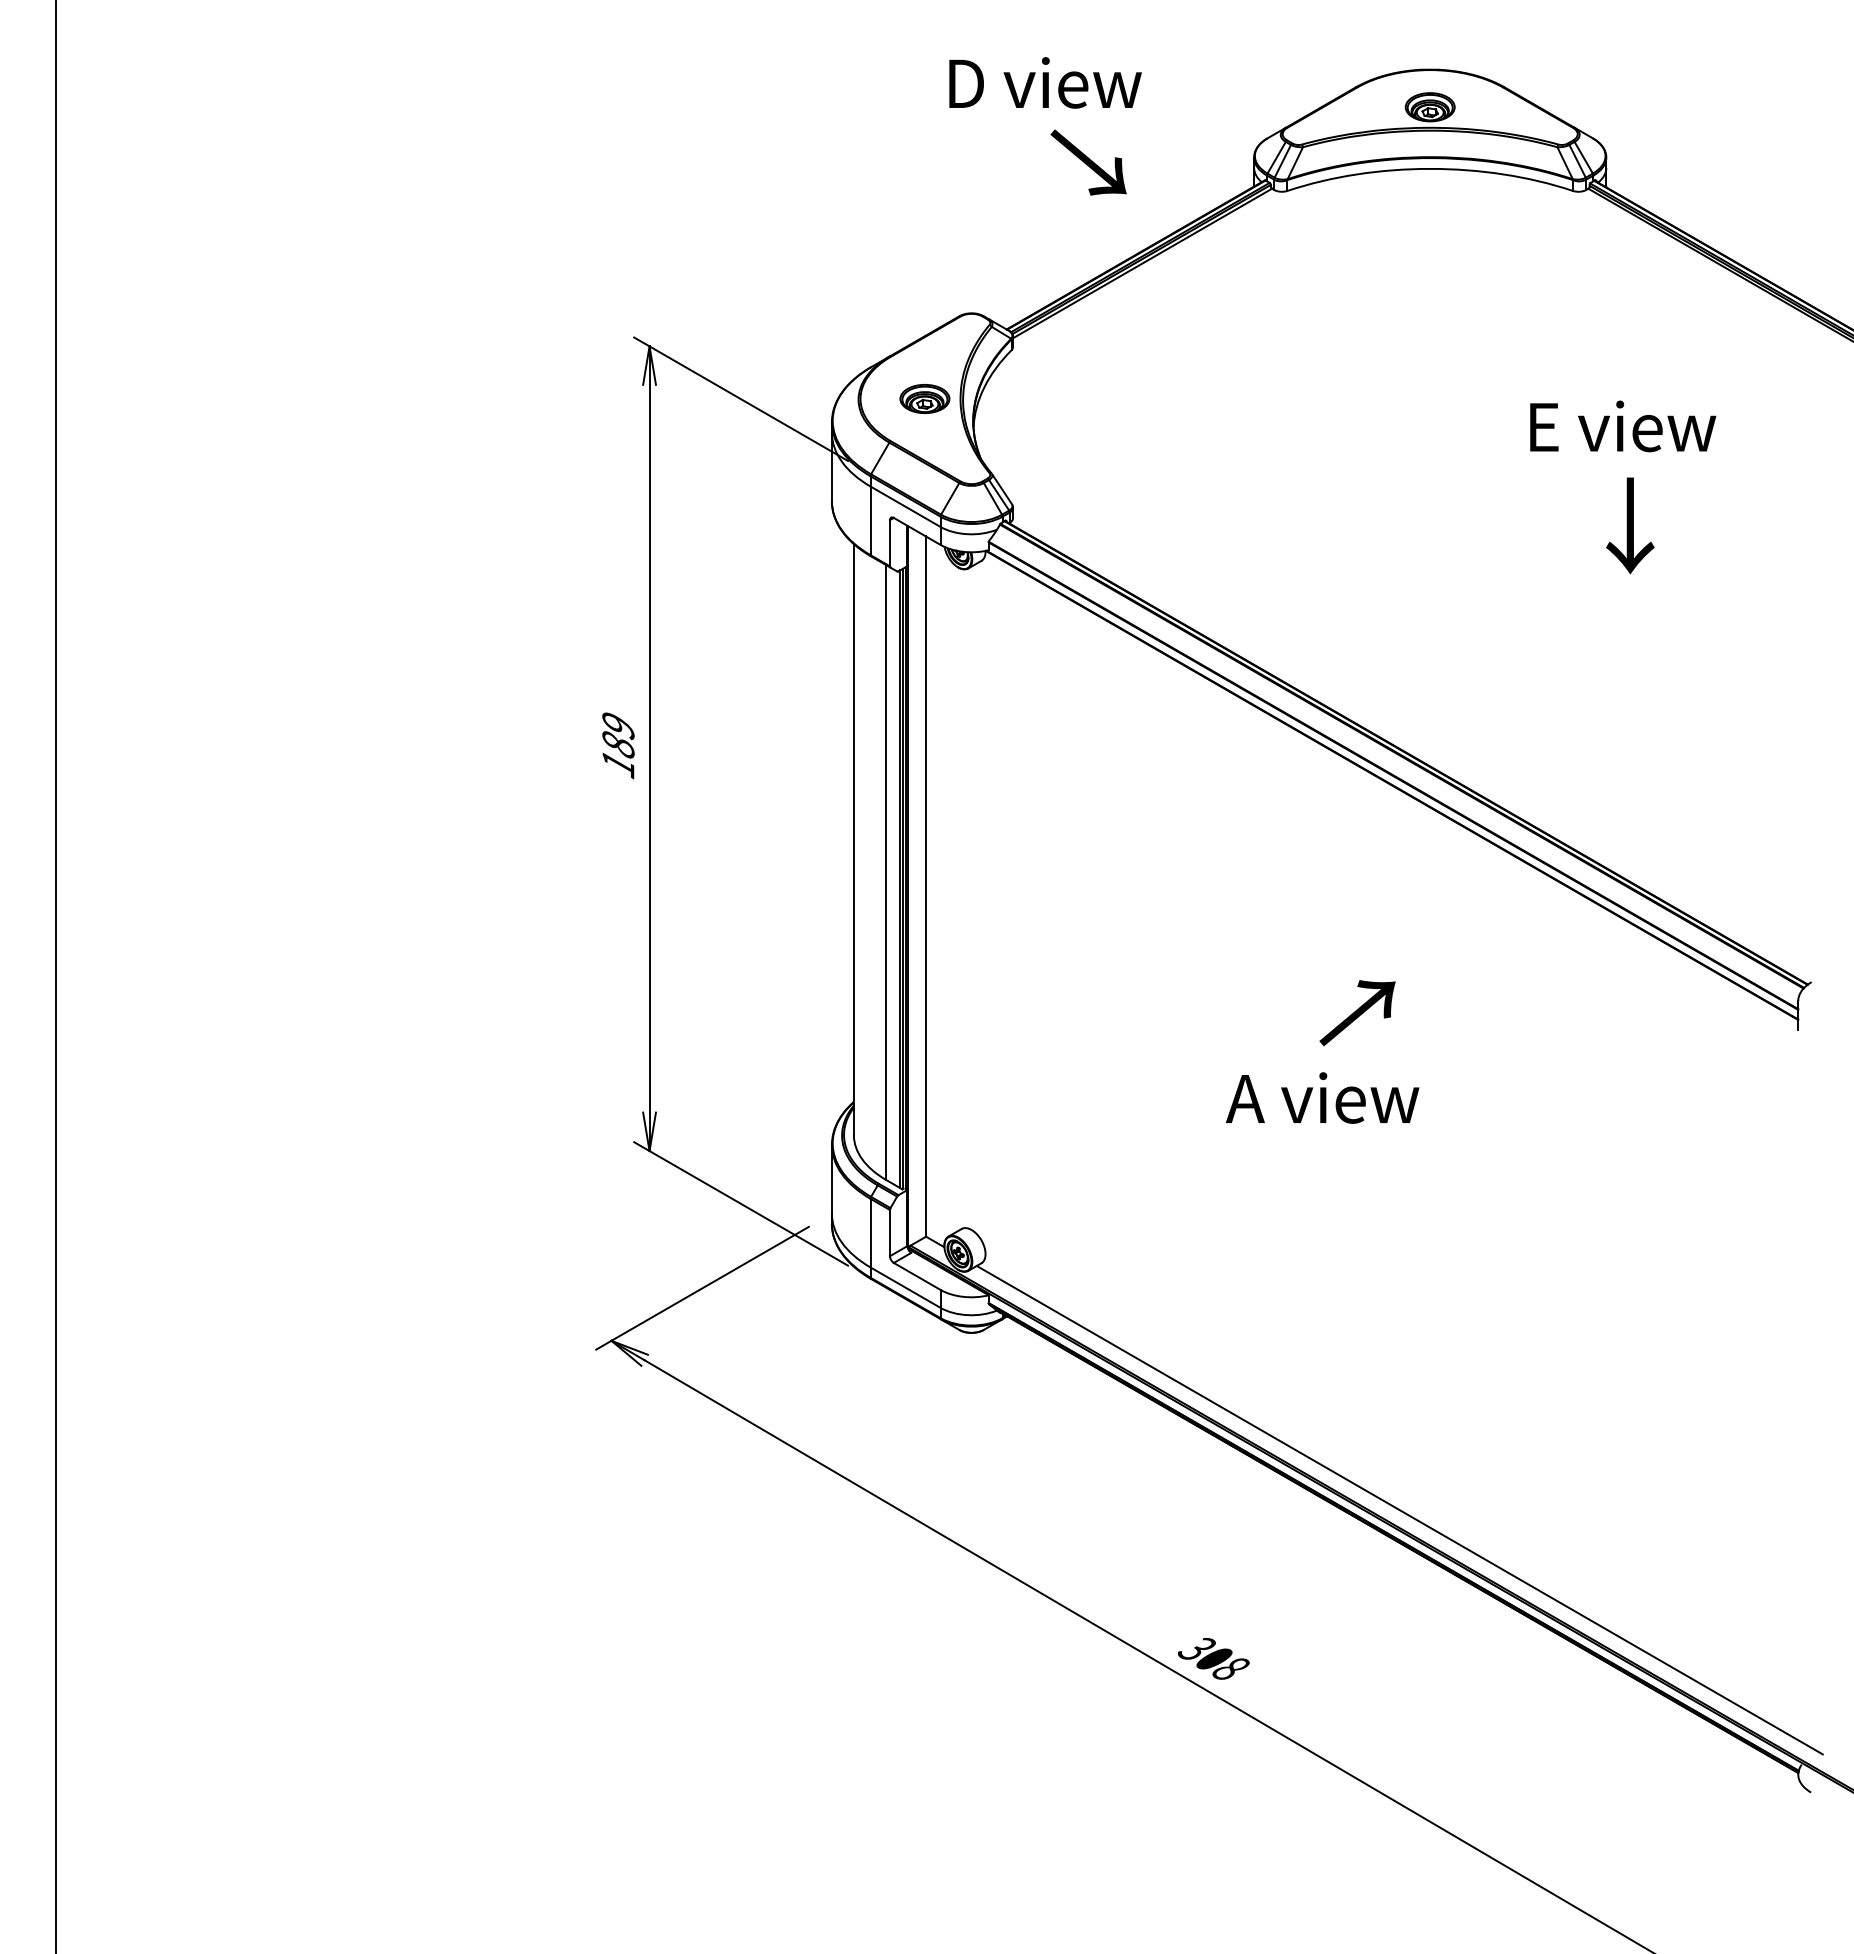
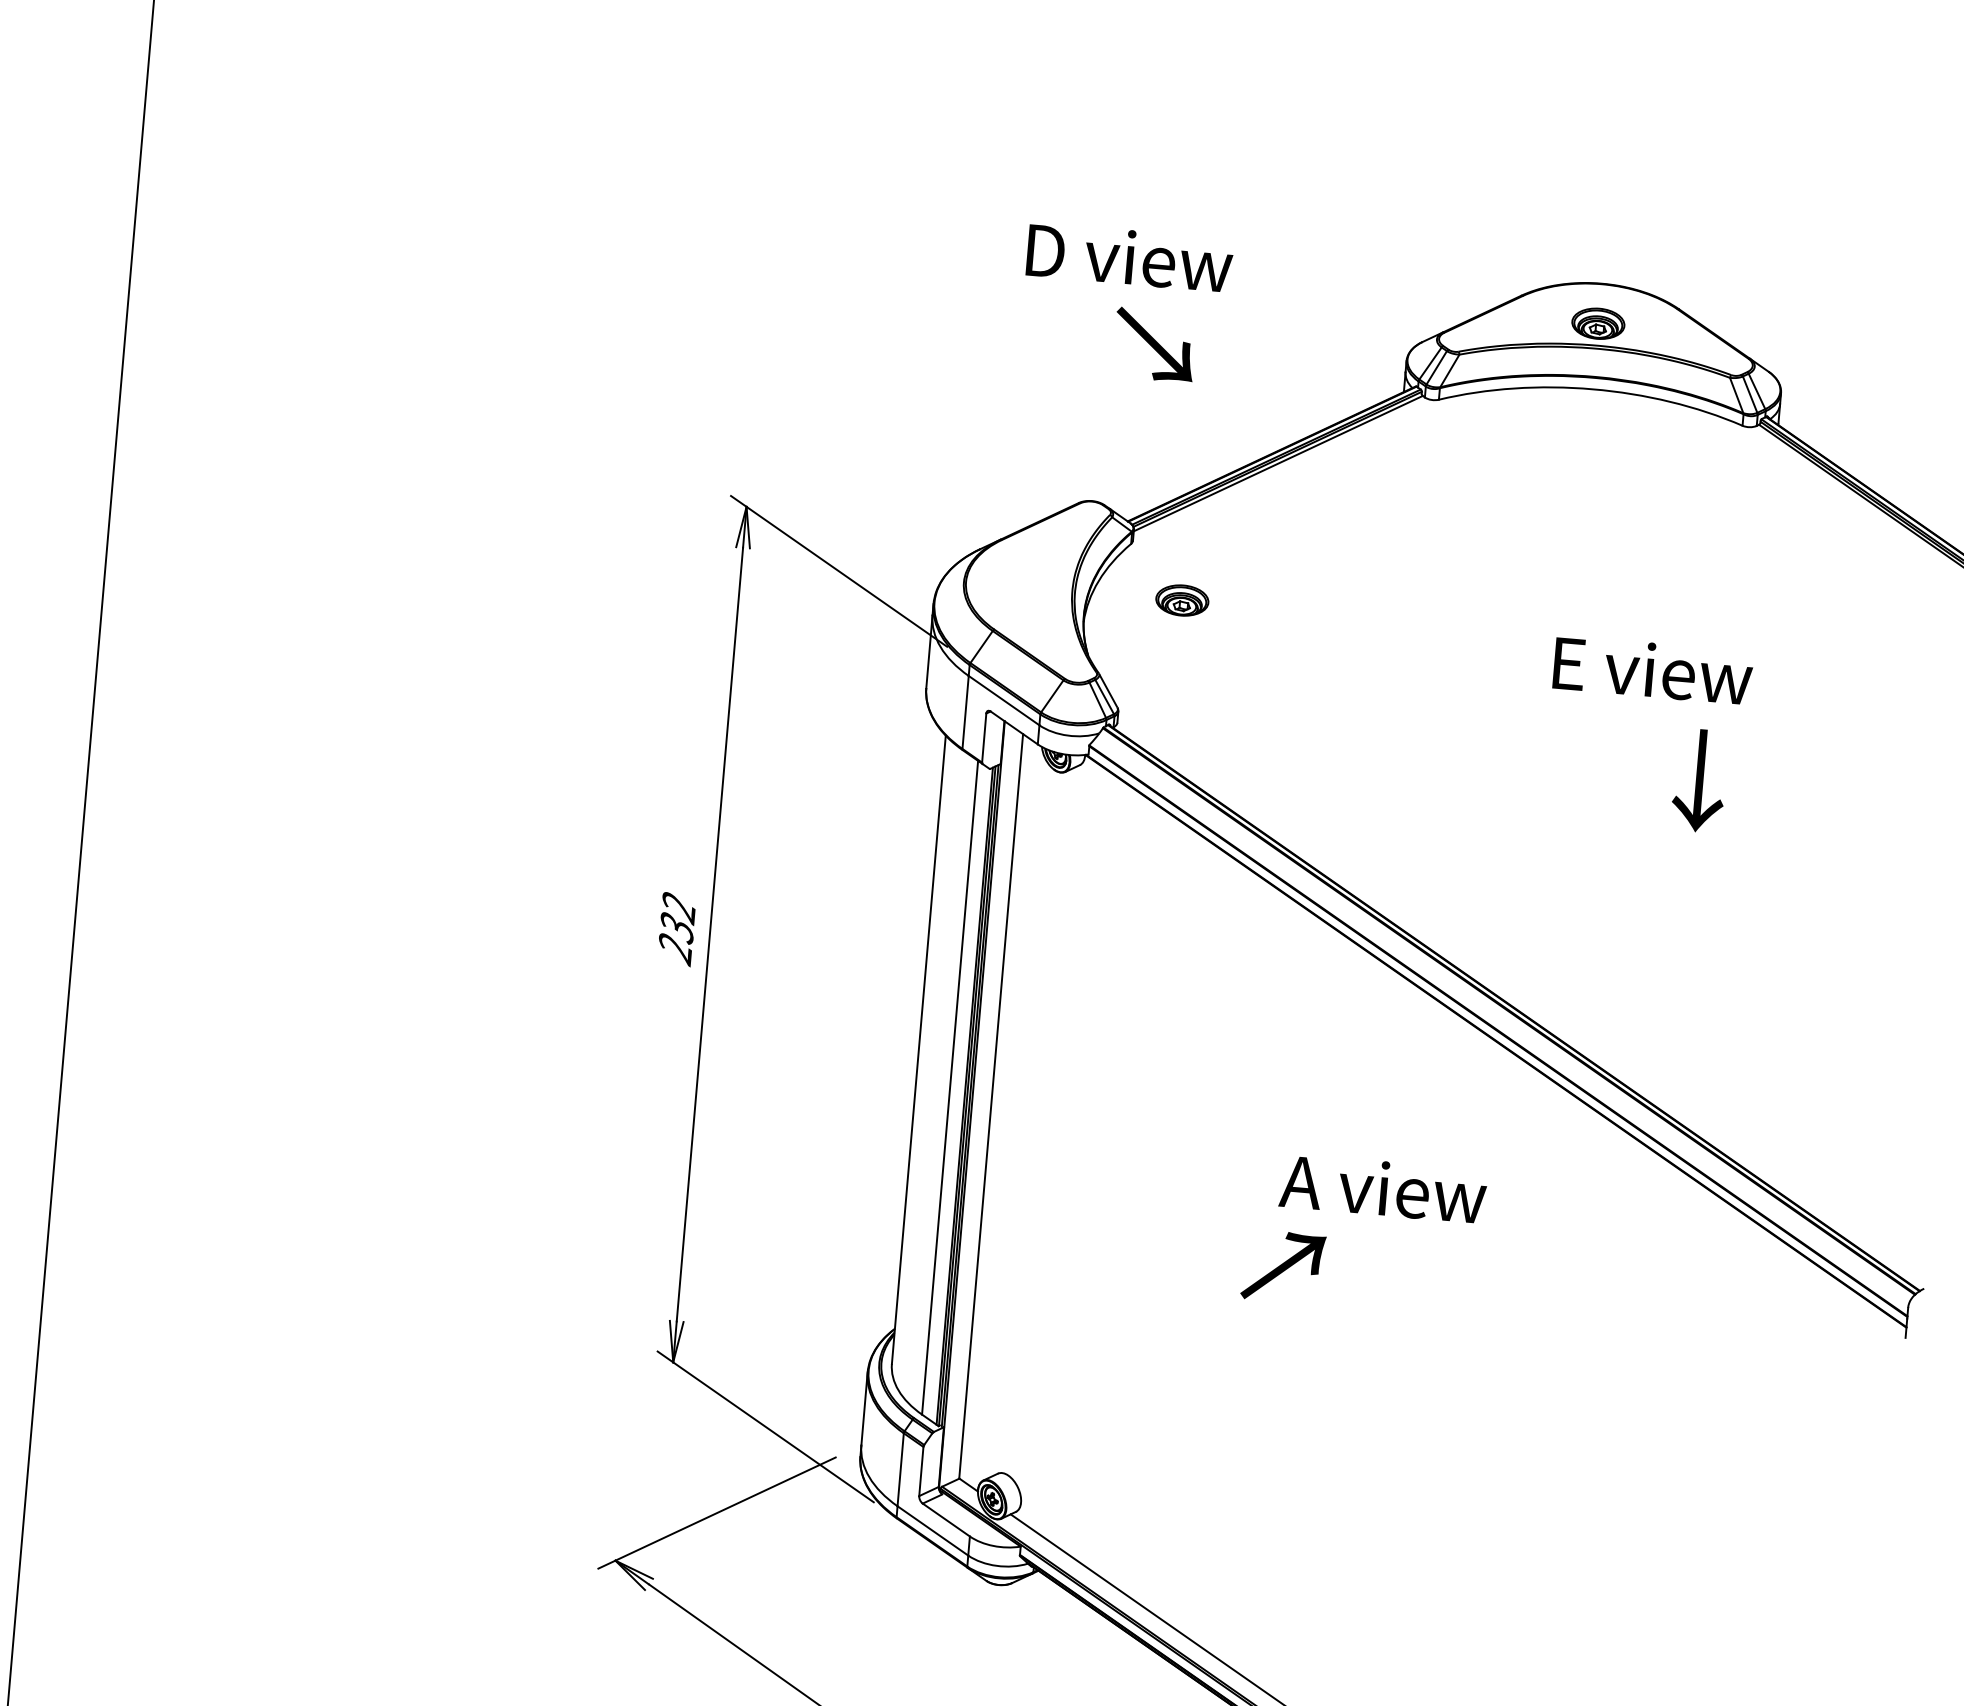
text: (1045, 82) -> (1129, 257), moved
text: (1088, 162) -> (1154, 344), moved
part: (924, 398) -> (1181, 599), moved
text: (1623, 426) -> (1653, 670), moved
text: (1630, 525) -> (1699, 780), moved
text: (618, 746) -> (677, 929), 189 -> 232
text: (1357, 1013) -> (1283, 1267), moved
text: (1322, 1097) -> (1383, 1188), moved

